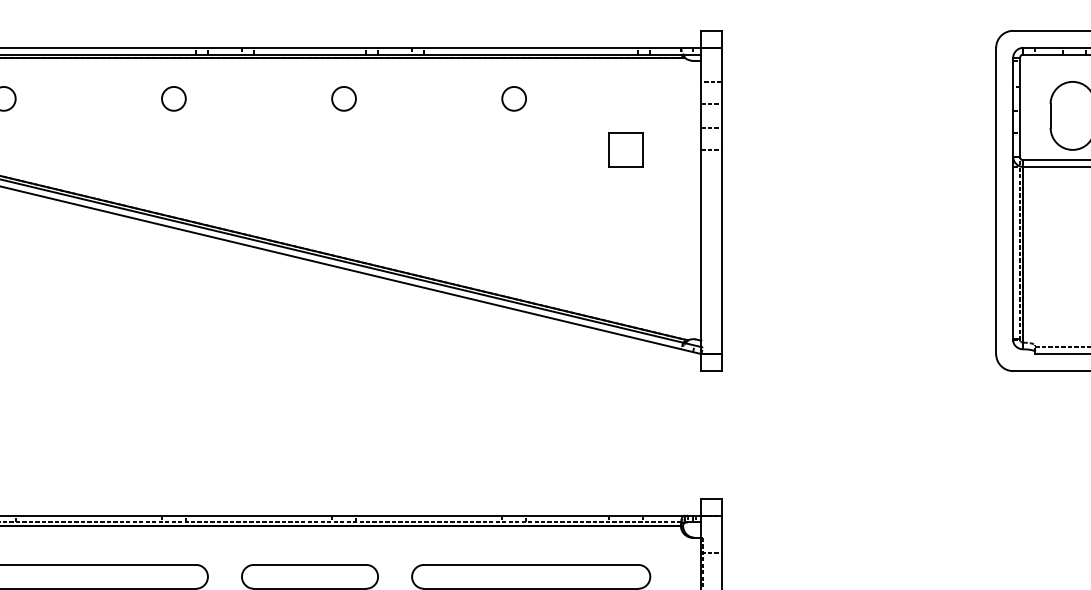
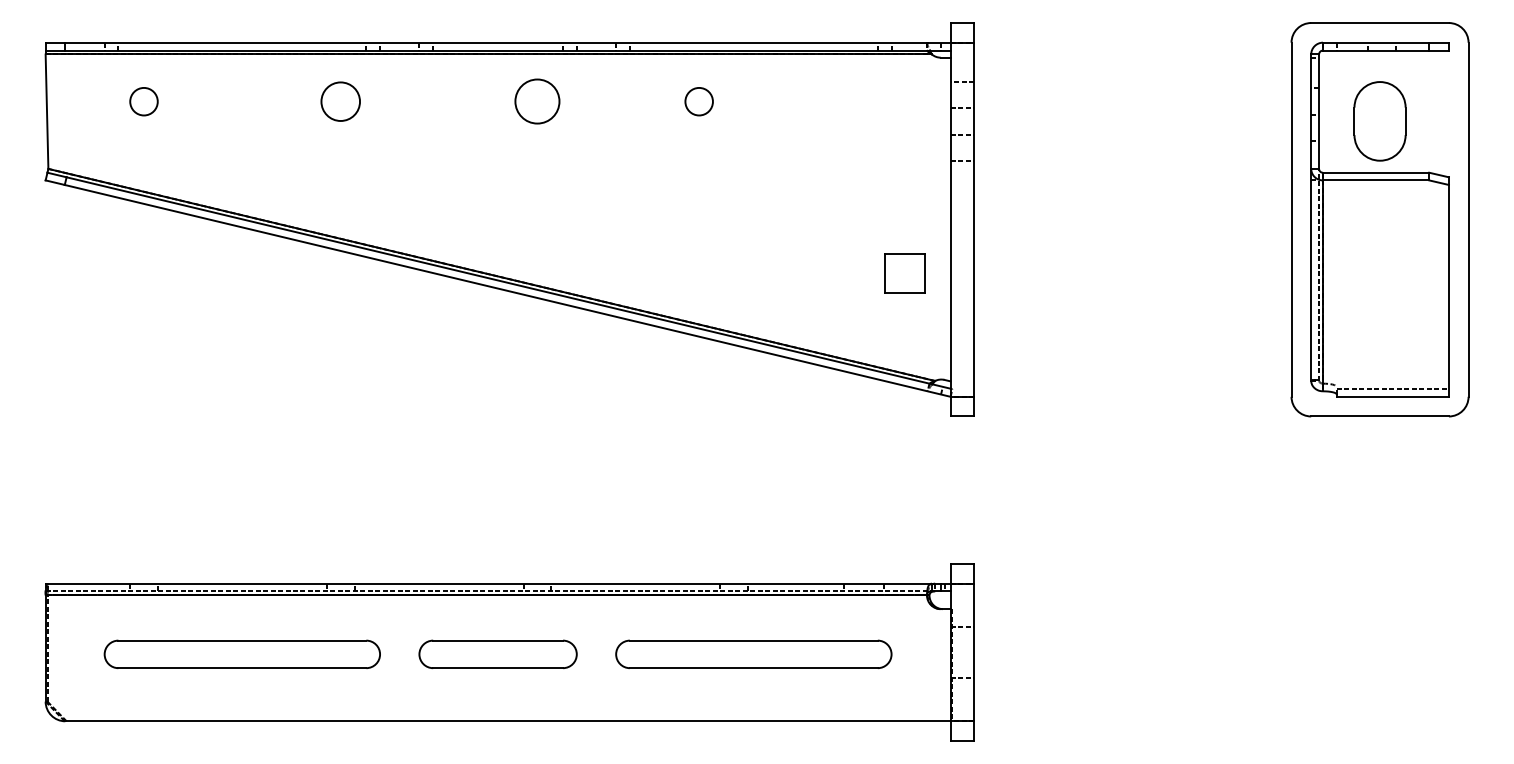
circle: (173, 98) -> (340, 101), size x1.4
circle: (344, 98) -> (537, 101), size x1.6
circle: (513, 98) -> (698, 101), moved
part: (626, 149) -> (904, 273), moved

